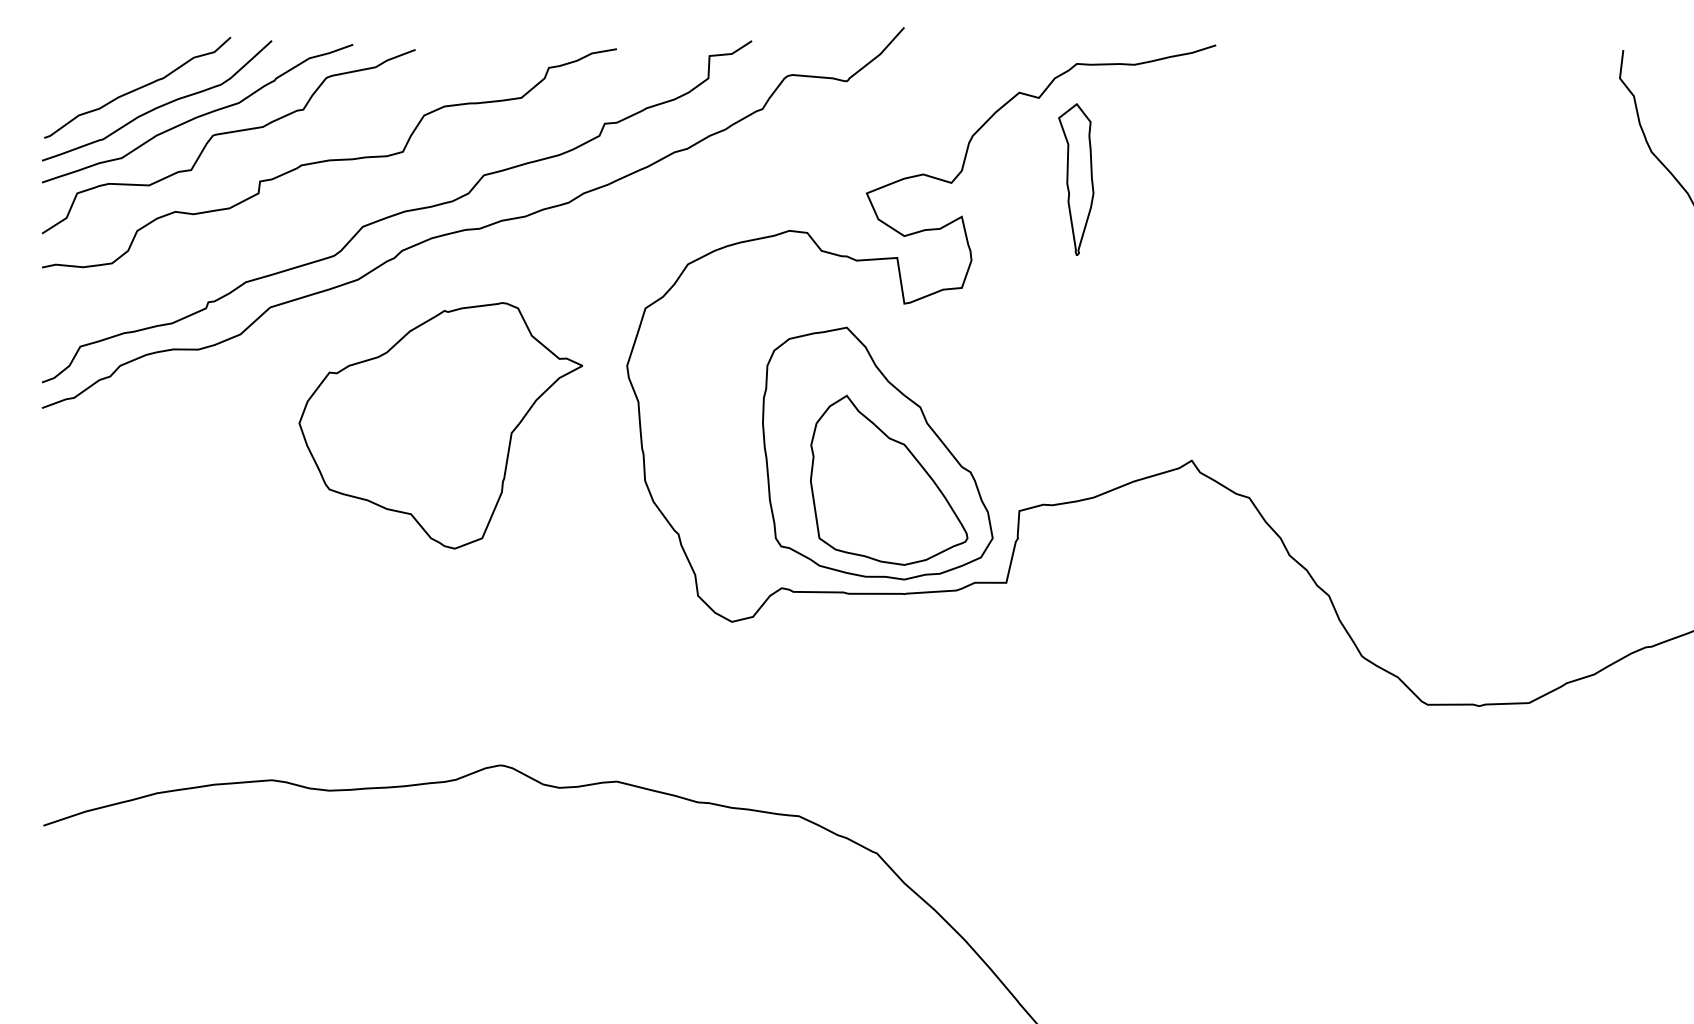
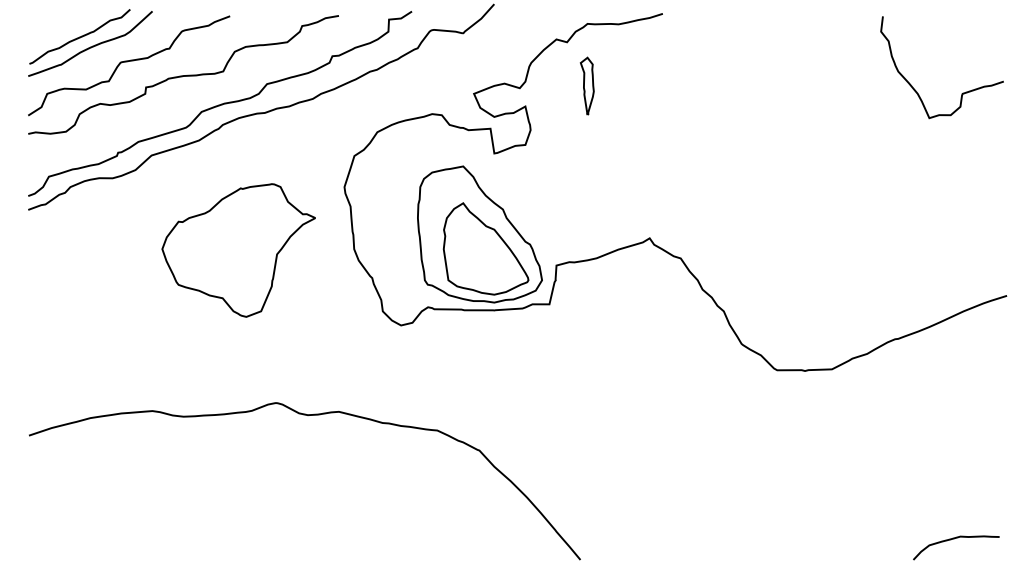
curve: (197, 115) -> (112, 51), removed
part: (1076, 177) -> (587, 85), size x0.7
part: (440, 425) -> (238, 250), moved

